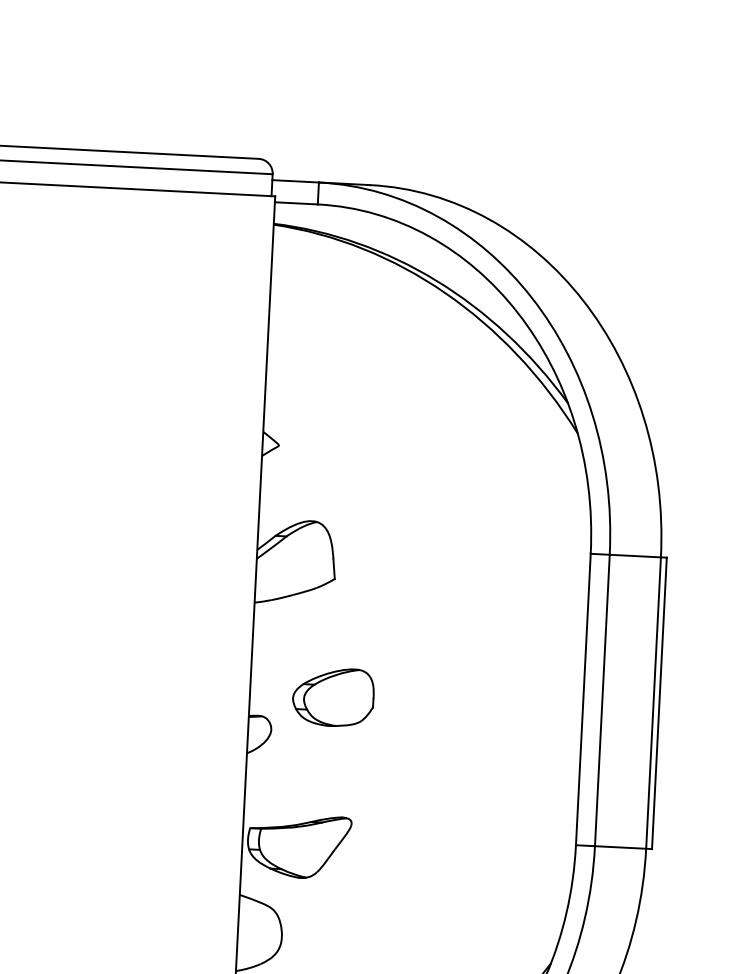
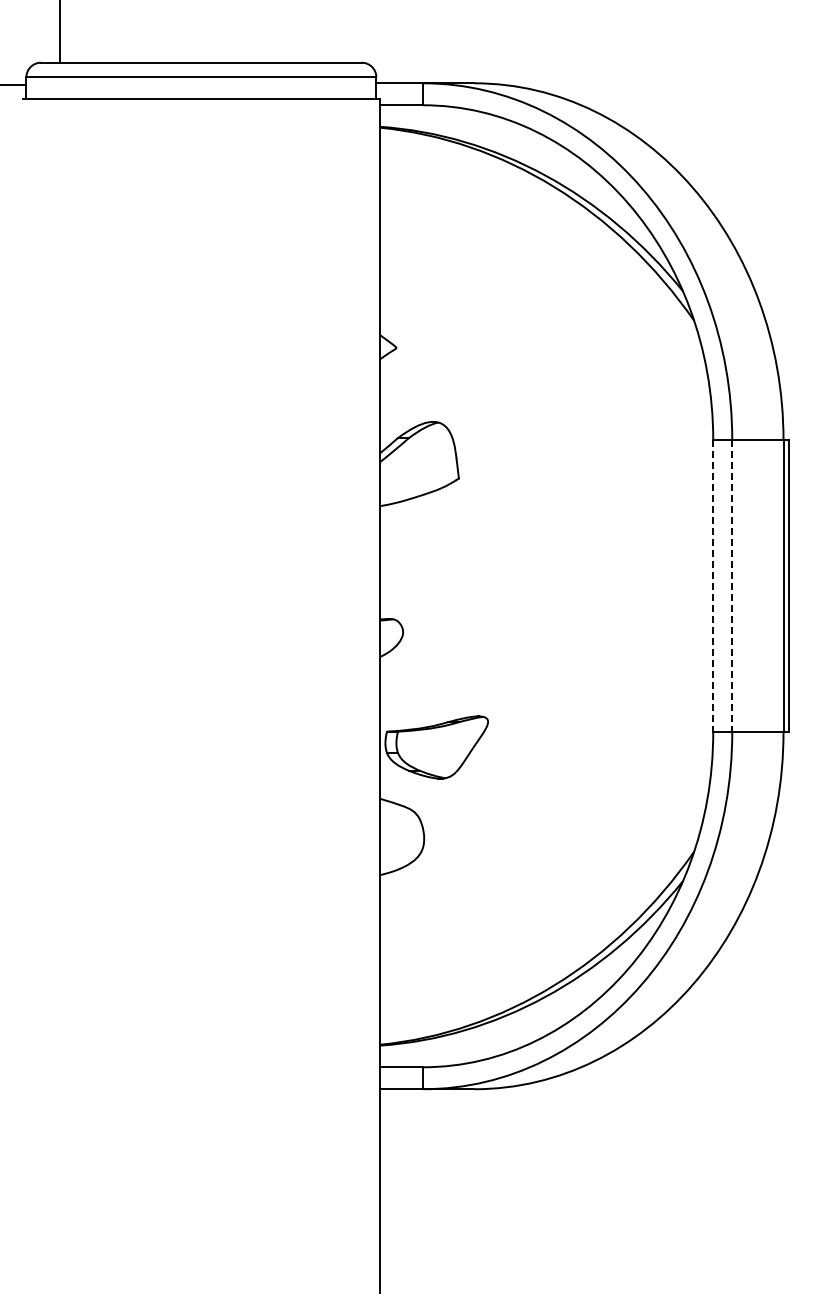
part: (333, 697) -> (463, 596), removed
line: (583, 699) -> (713, 586), solid -> dashed
line: (602, 700) -> (732, 586), solid -> dashed

